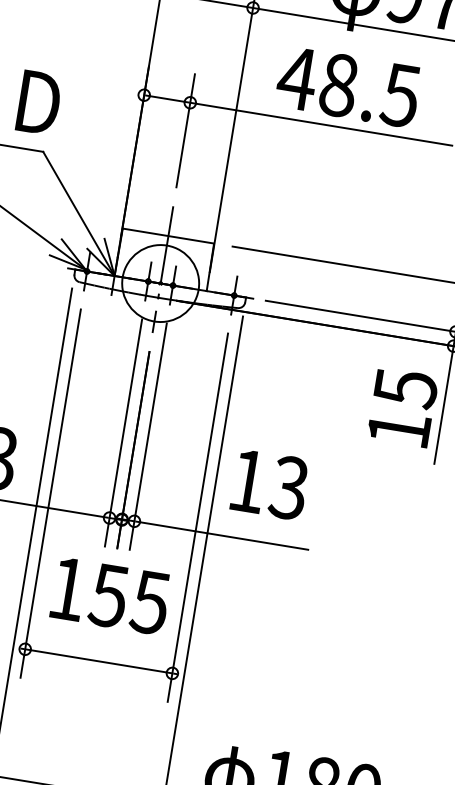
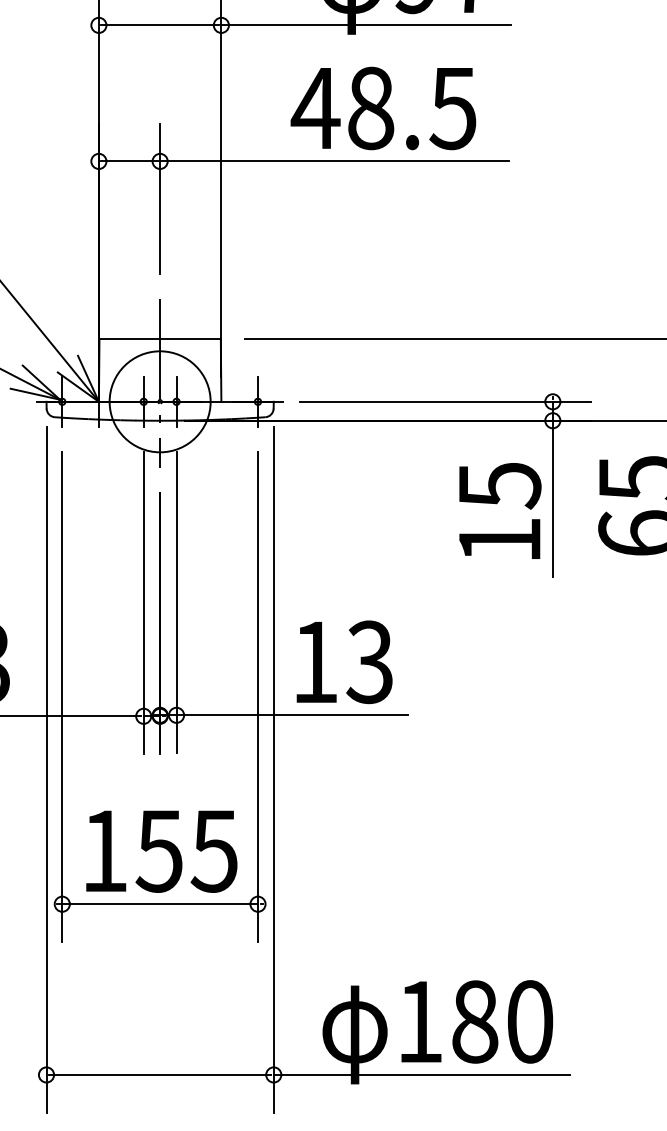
text: (348, 87) -> (383, 108), moved
text: (270, 484) -> (344, 662), moved
text: (110, 596) -> (161, 851), moved

